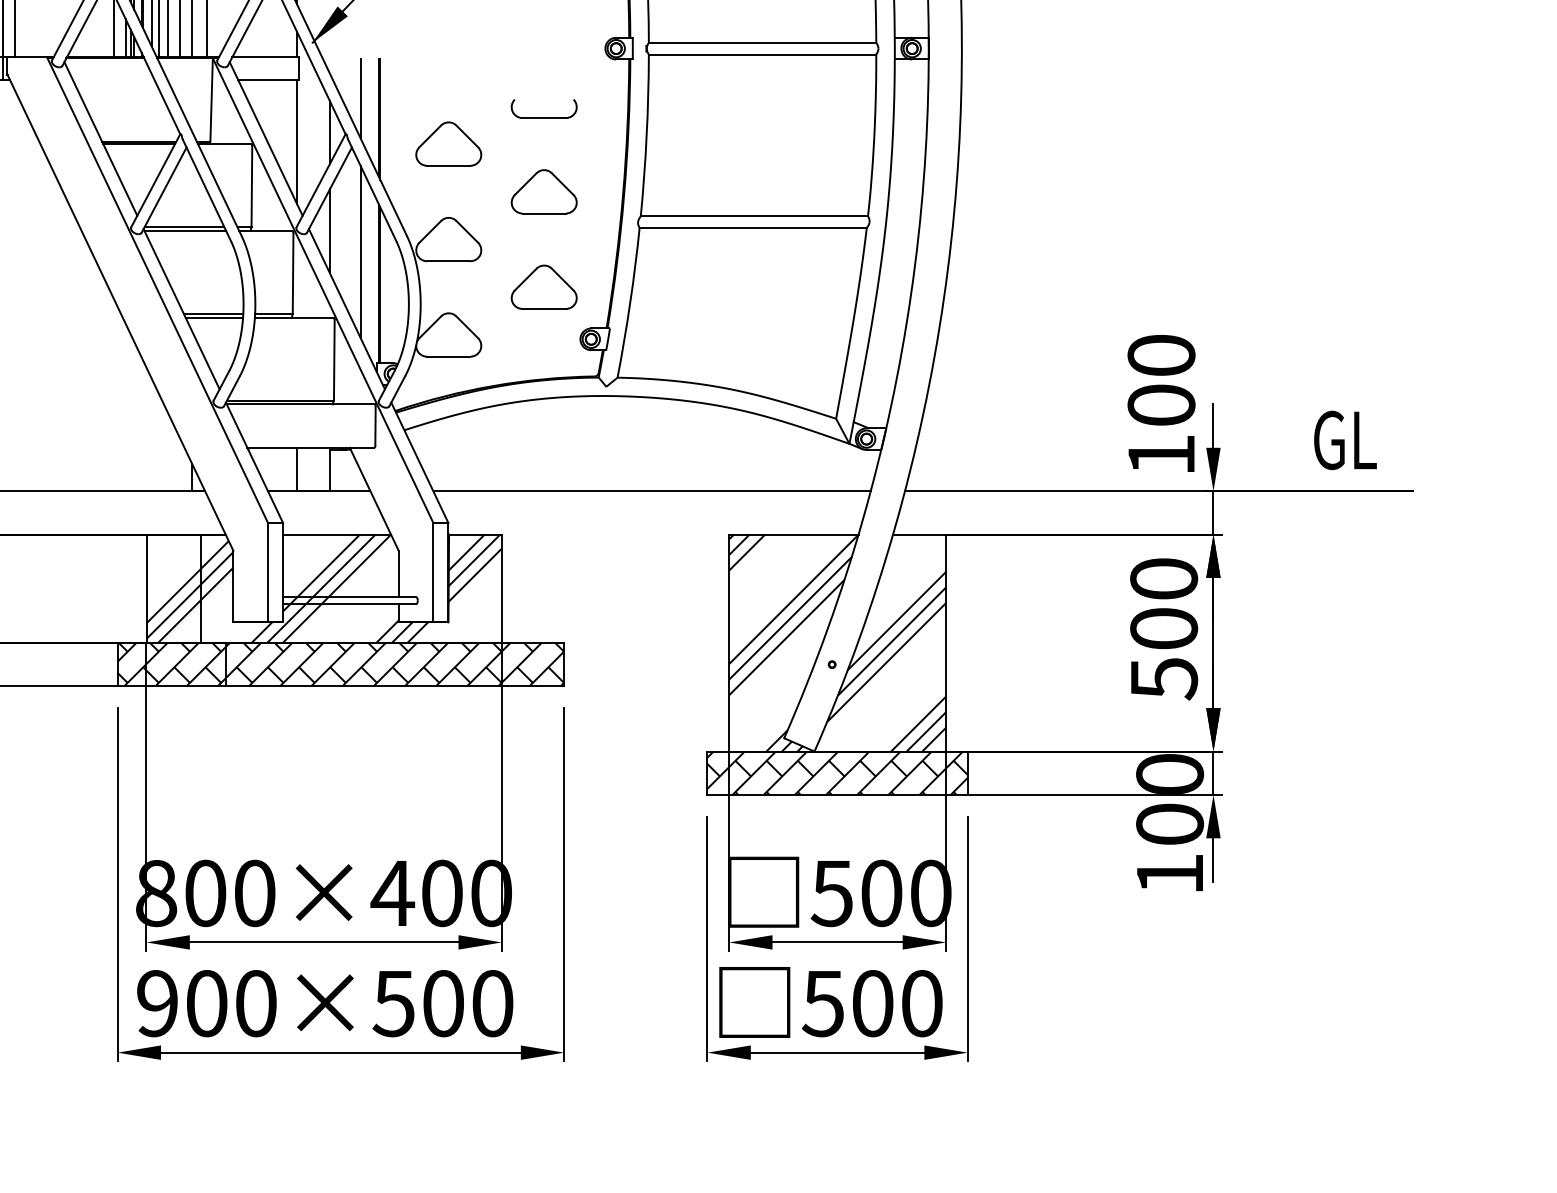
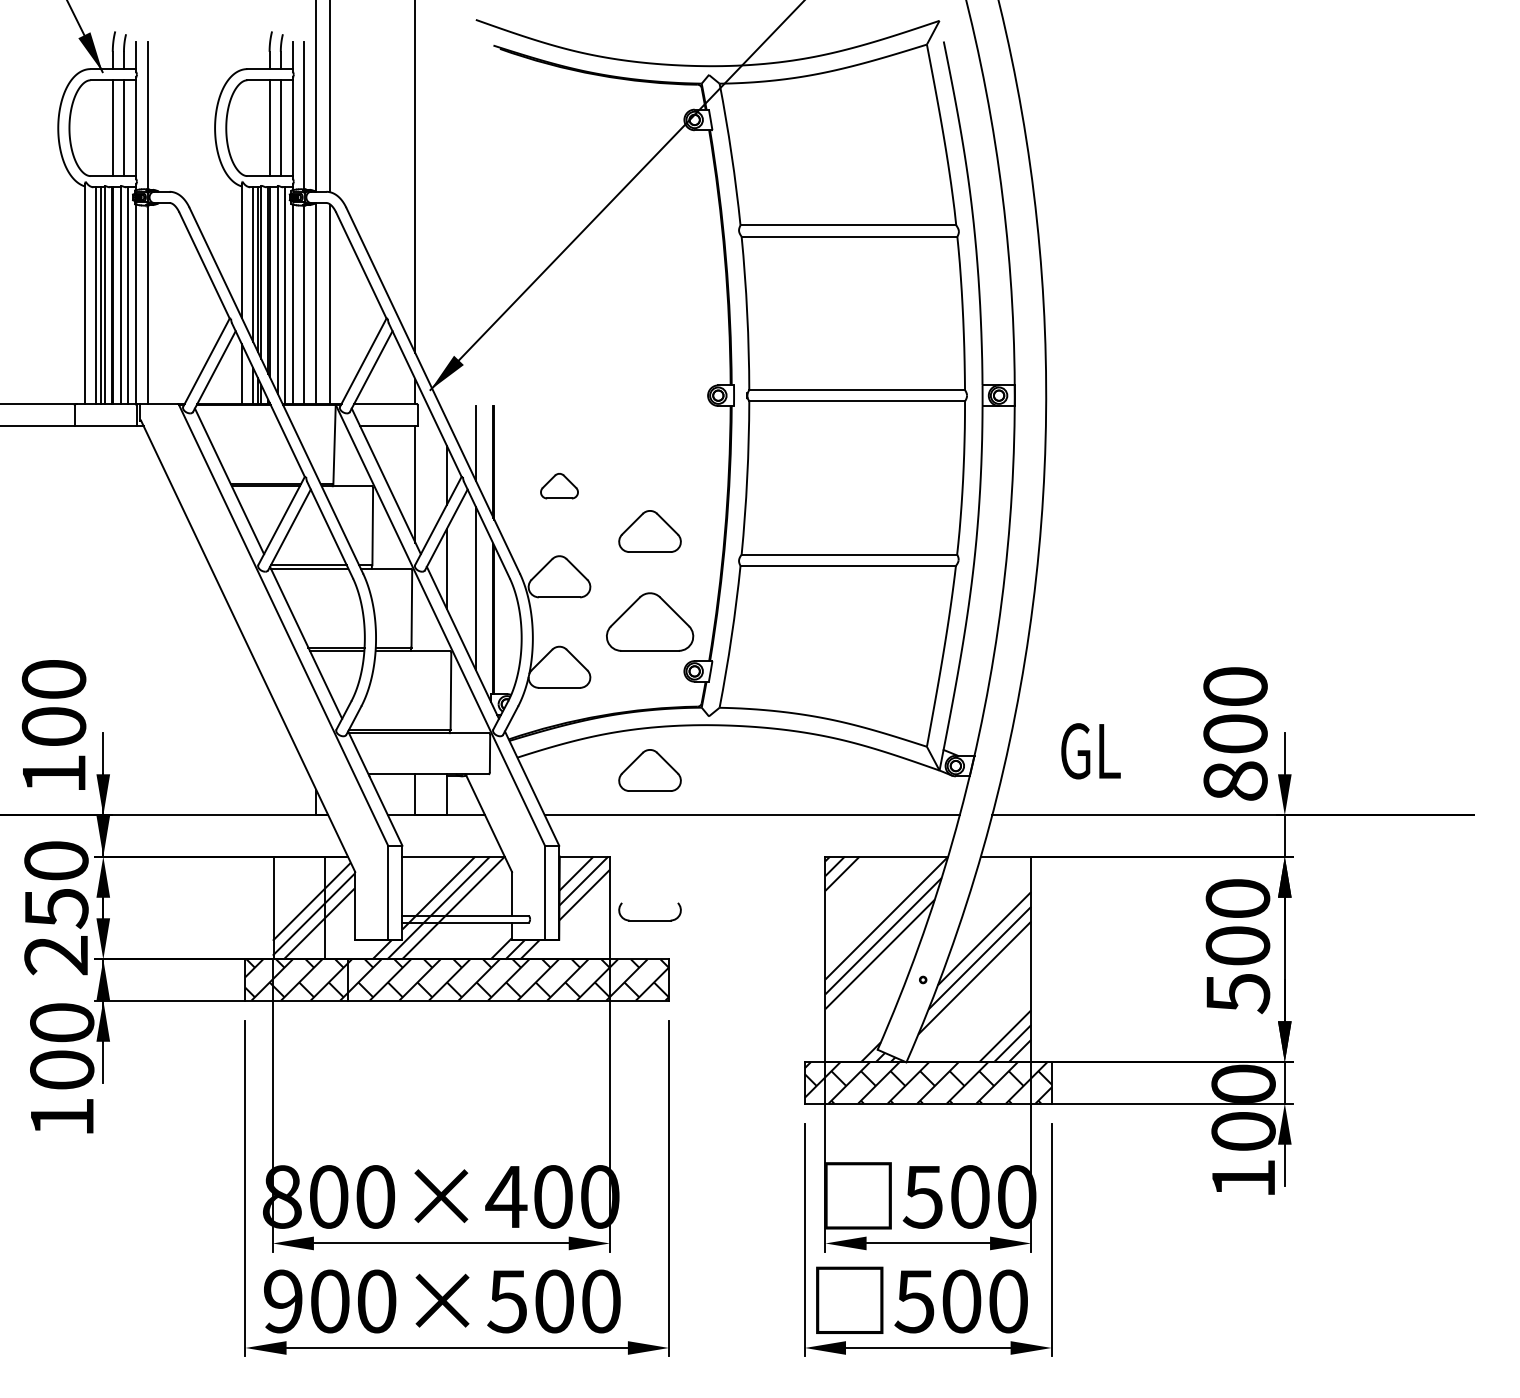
part: (543, 118) -> (649, 920), moved
part: (448, 143) -> (559, 485), size x0.6
part: (543, 286) -> (649, 621), size x1.4
text: (1344, 440) -> (1090, 751), moved
part: (543, 443) -> (649, 770), added
text: (1161, 454) -> (1235, 780), 100 -> 800

